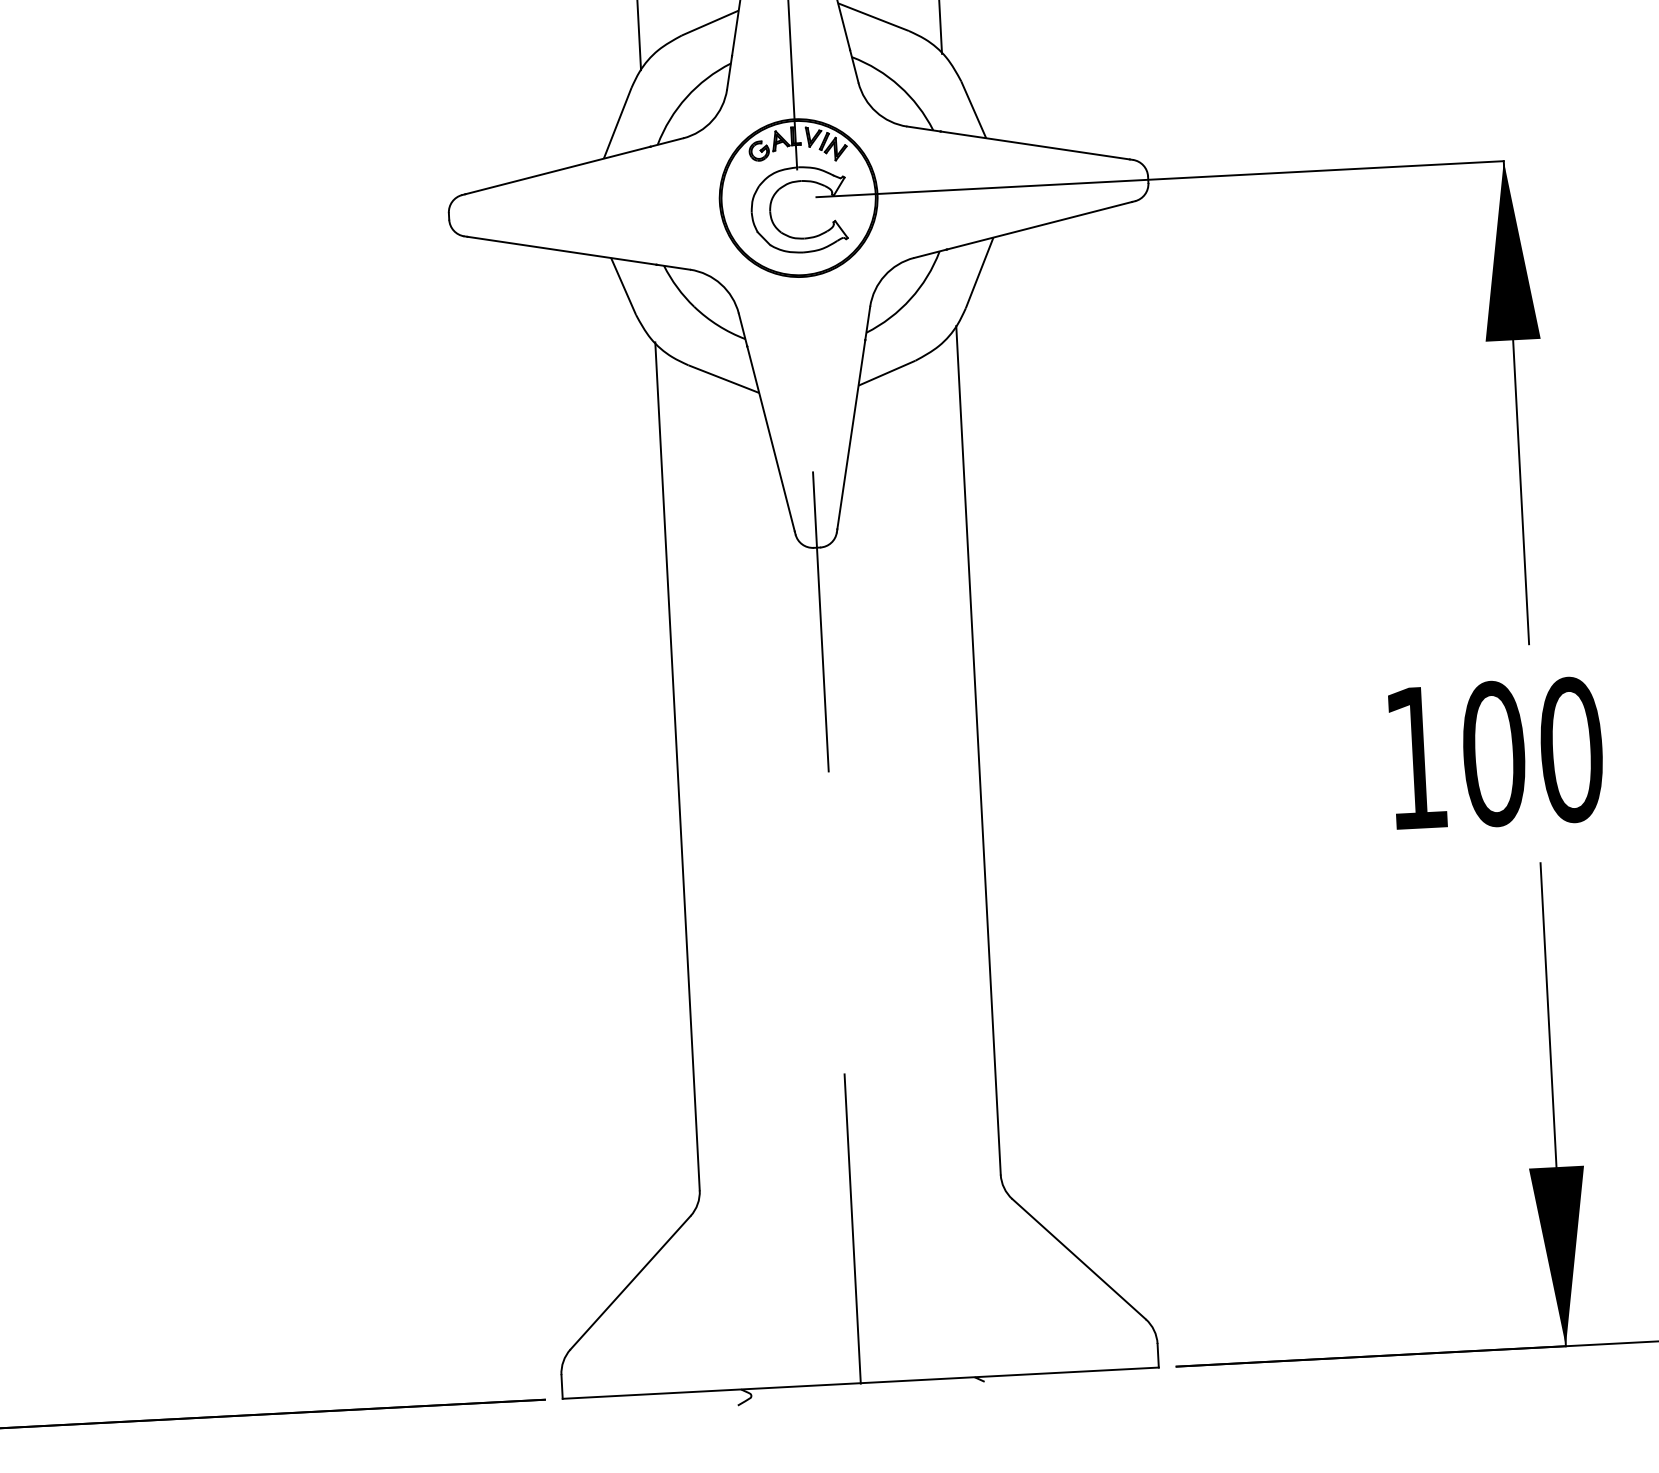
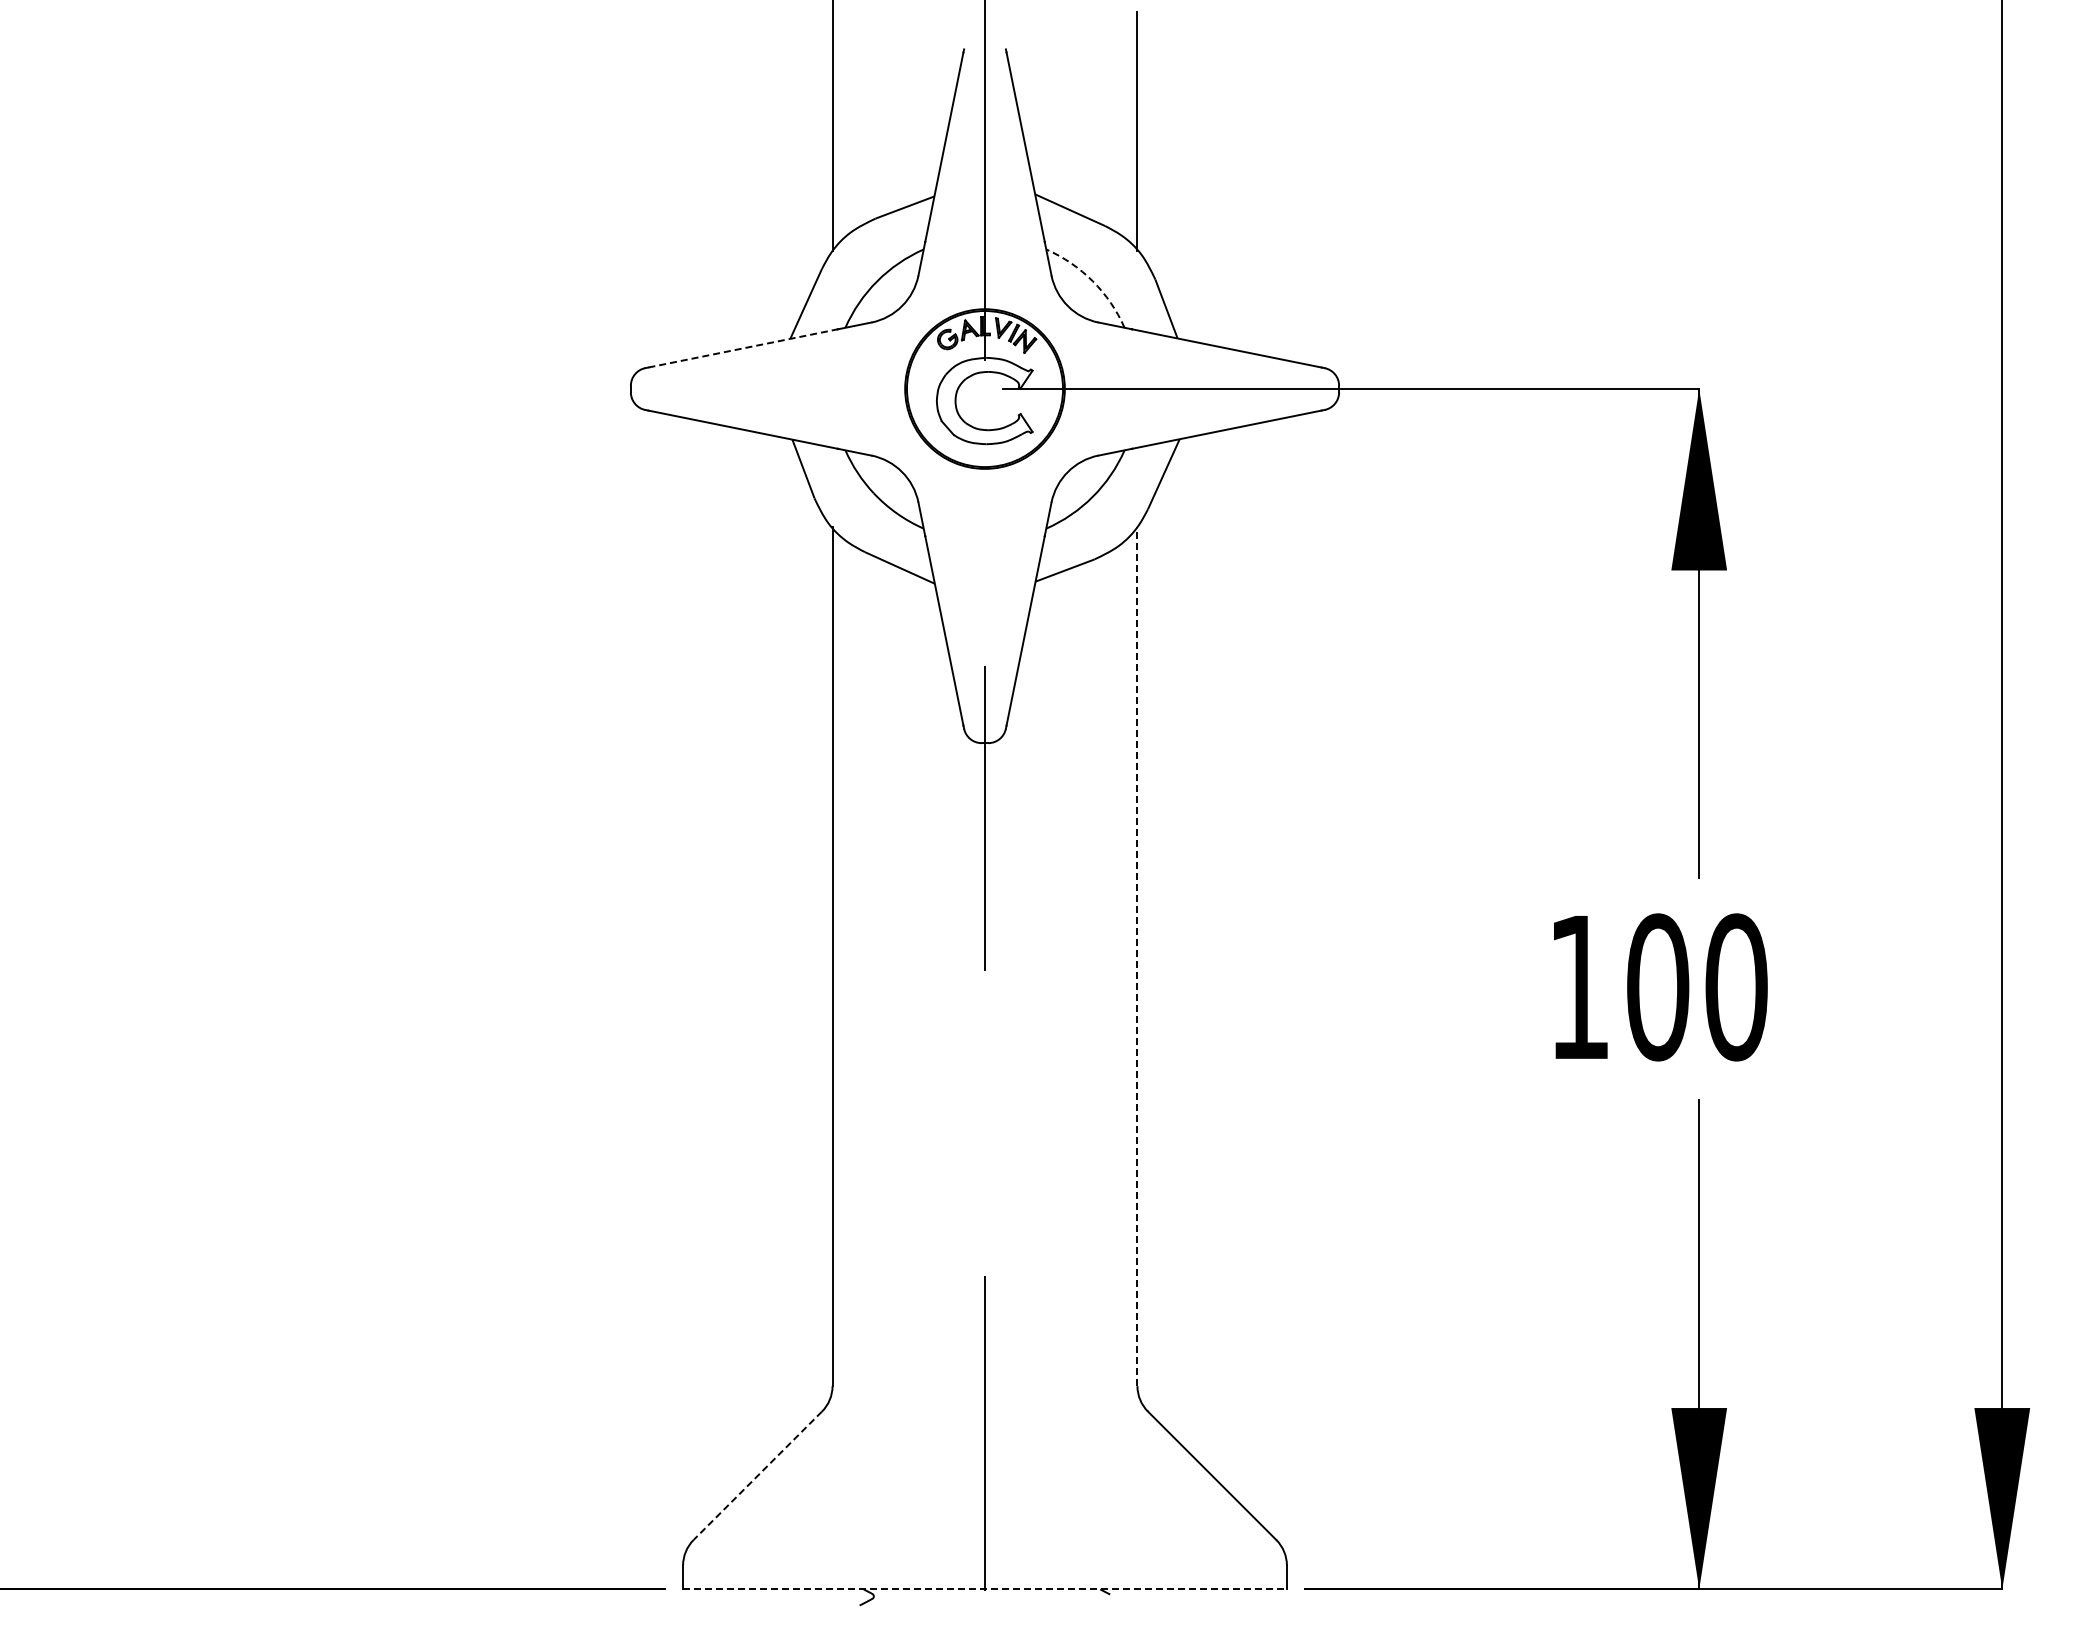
arc: (899, 86) -> (1092, 281), solid -> dashed
line: (558, 170) -> (743, 348), solid -> dashed
line: (978, 750) -> (1137, 956), solid -> dashed
line: (630, 1282) -> (757, 1475), solid -> dashed
line: (861, 1383) -> (985, 1589), solid -> dashed

